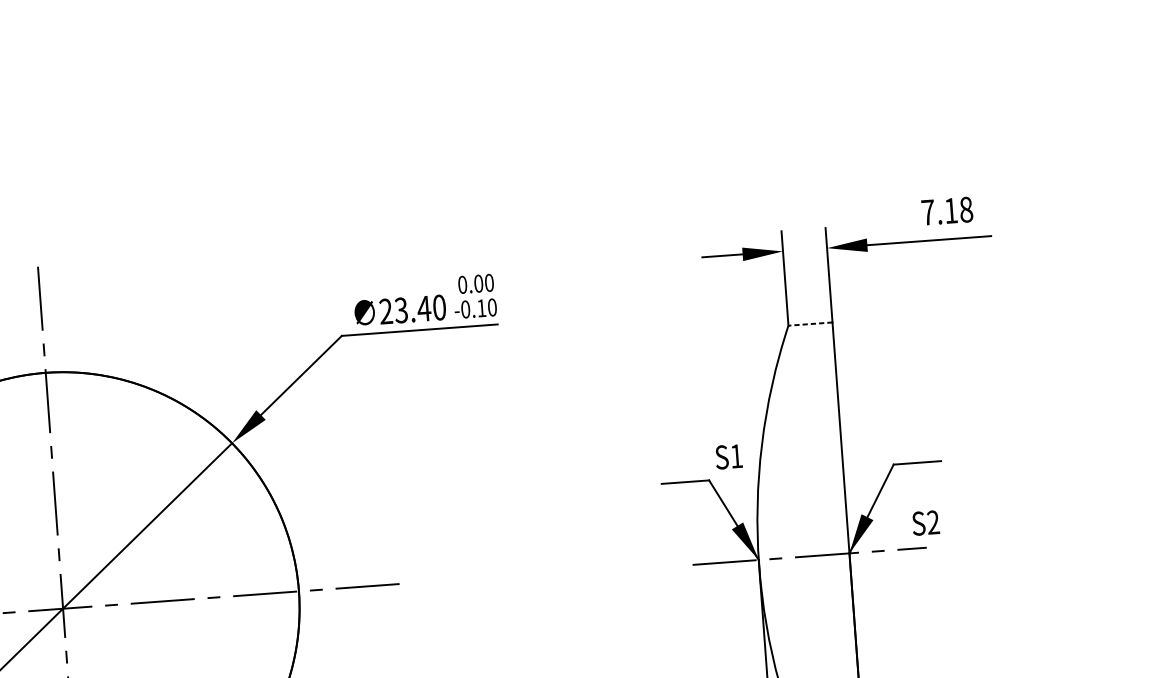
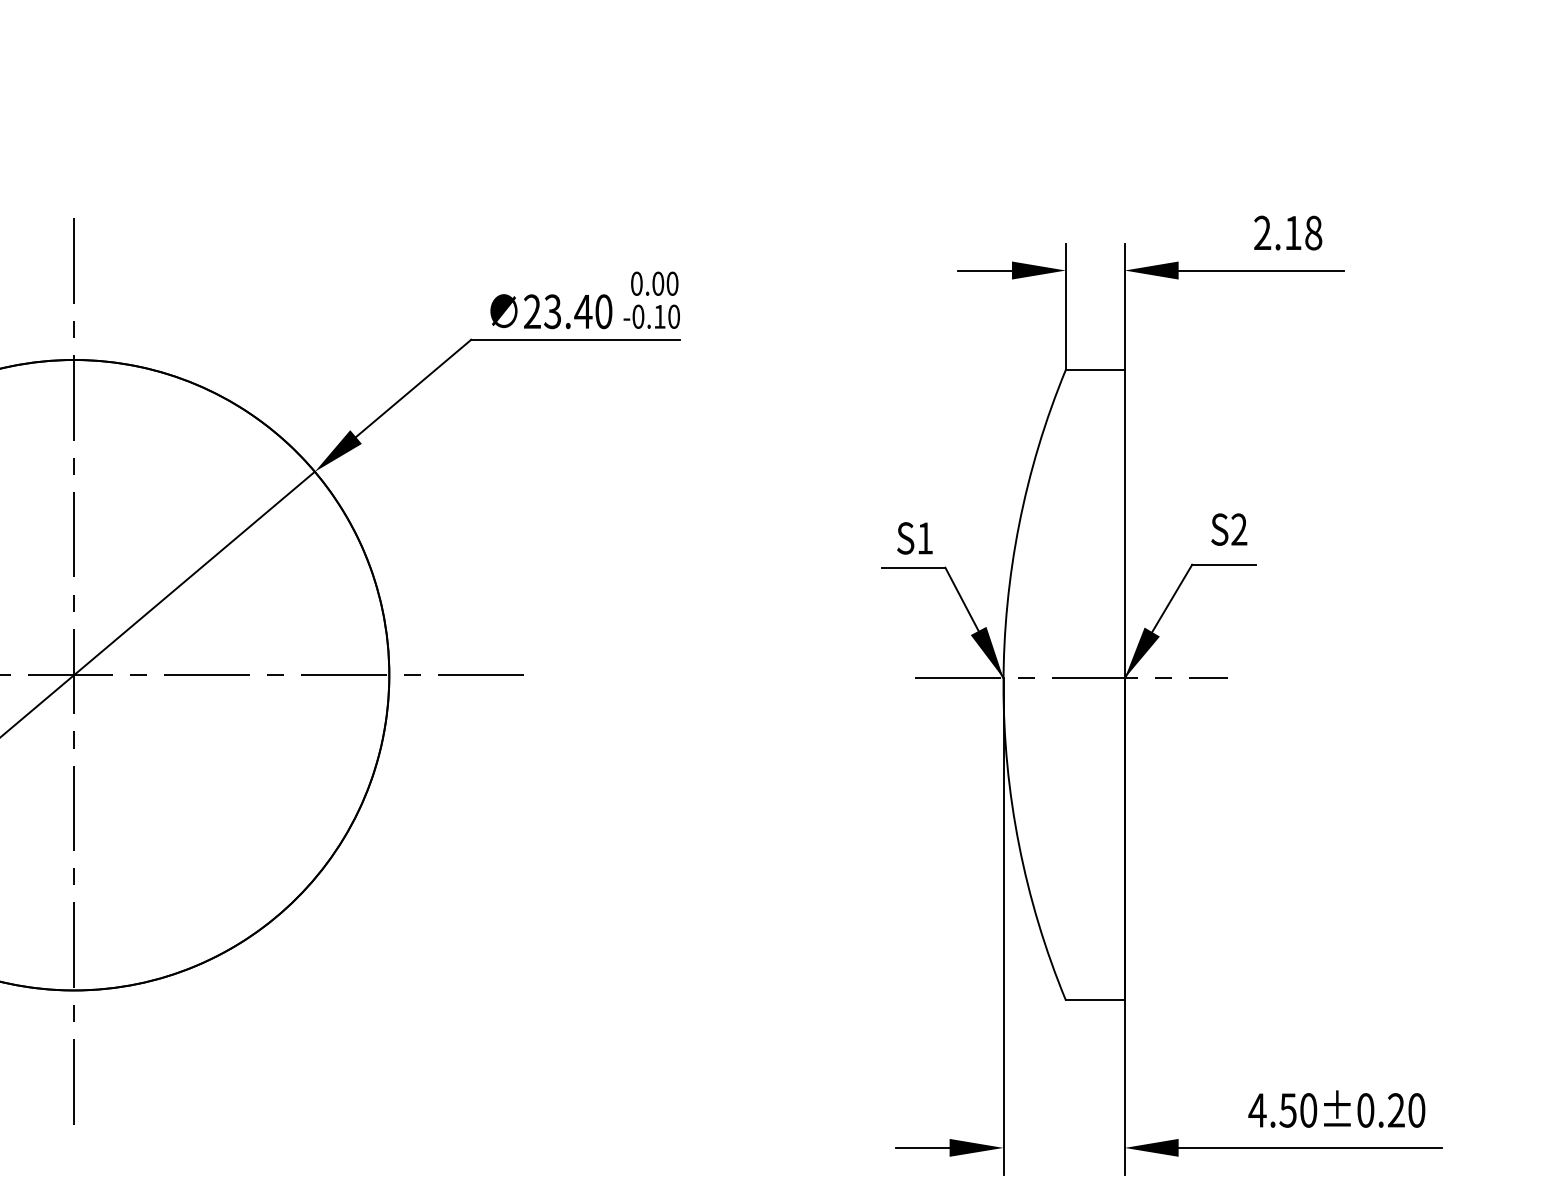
text: (928, 212) -> (1262, 232), 7.18 -> 2.18
line: (809, 323) -> (1094, 369), dashed -> solid
text: (728, 456) -> (914, 538), moved
text: (926, 522) -> (1229, 529), moved

